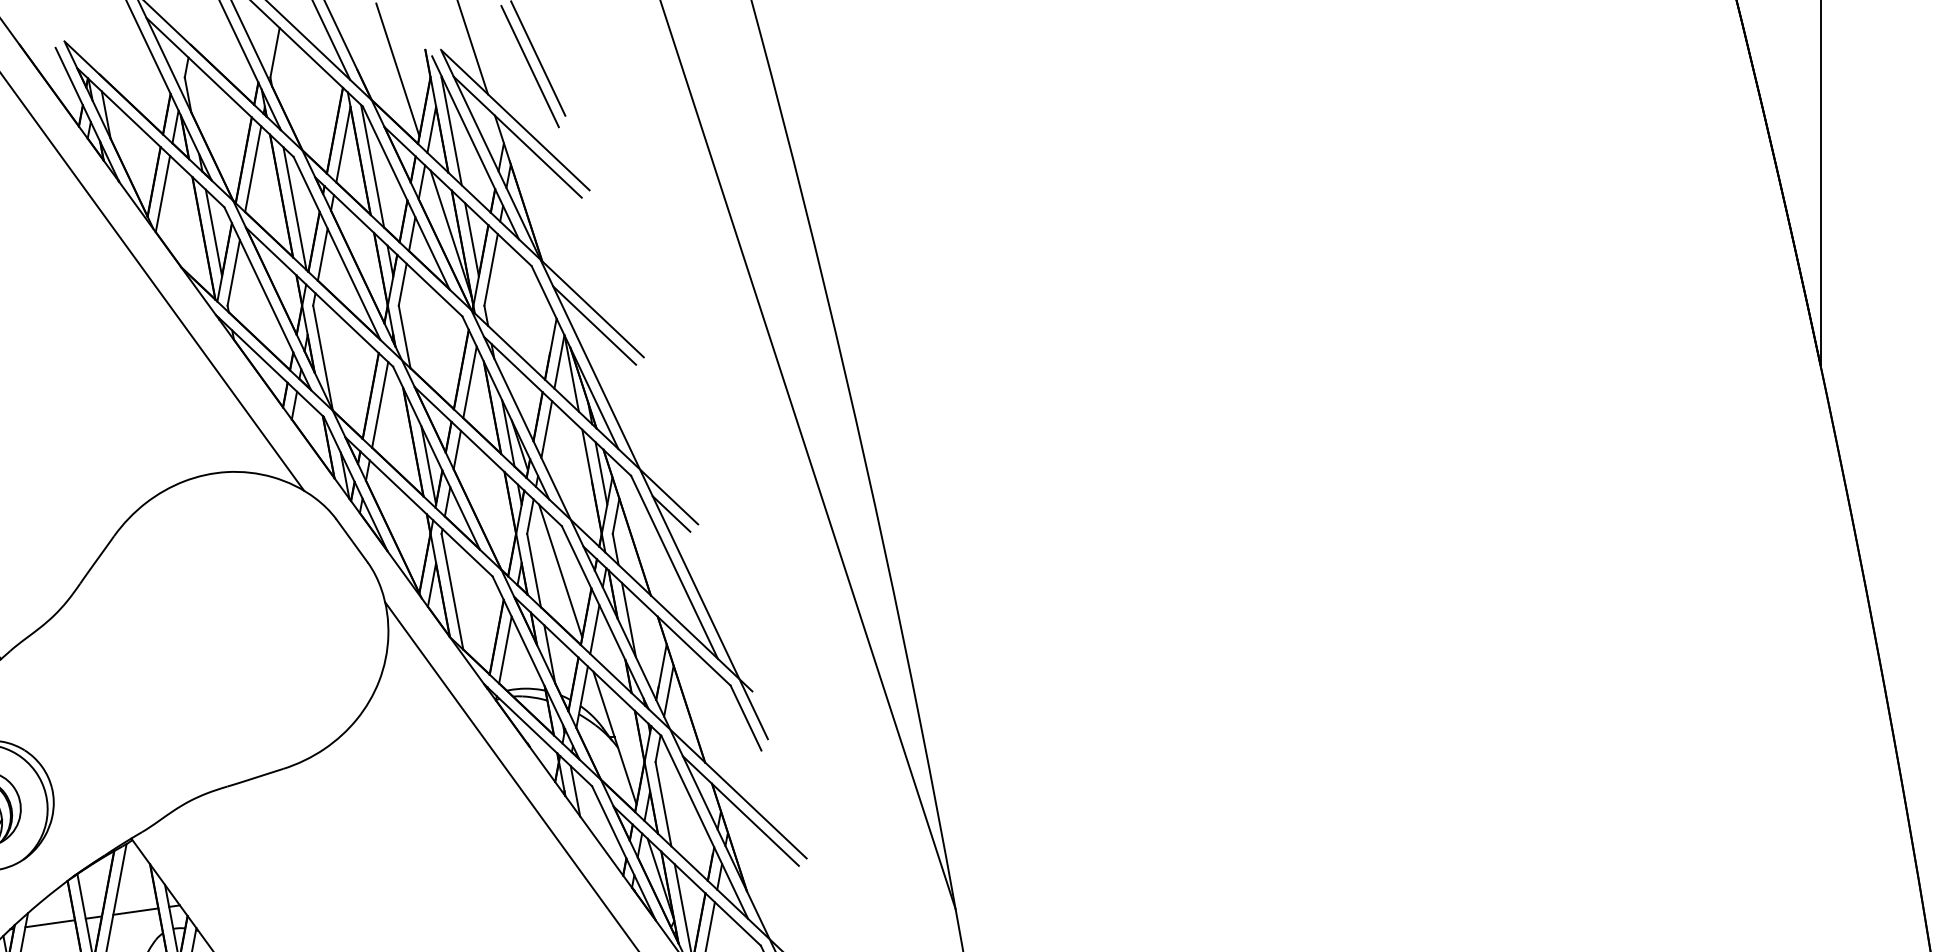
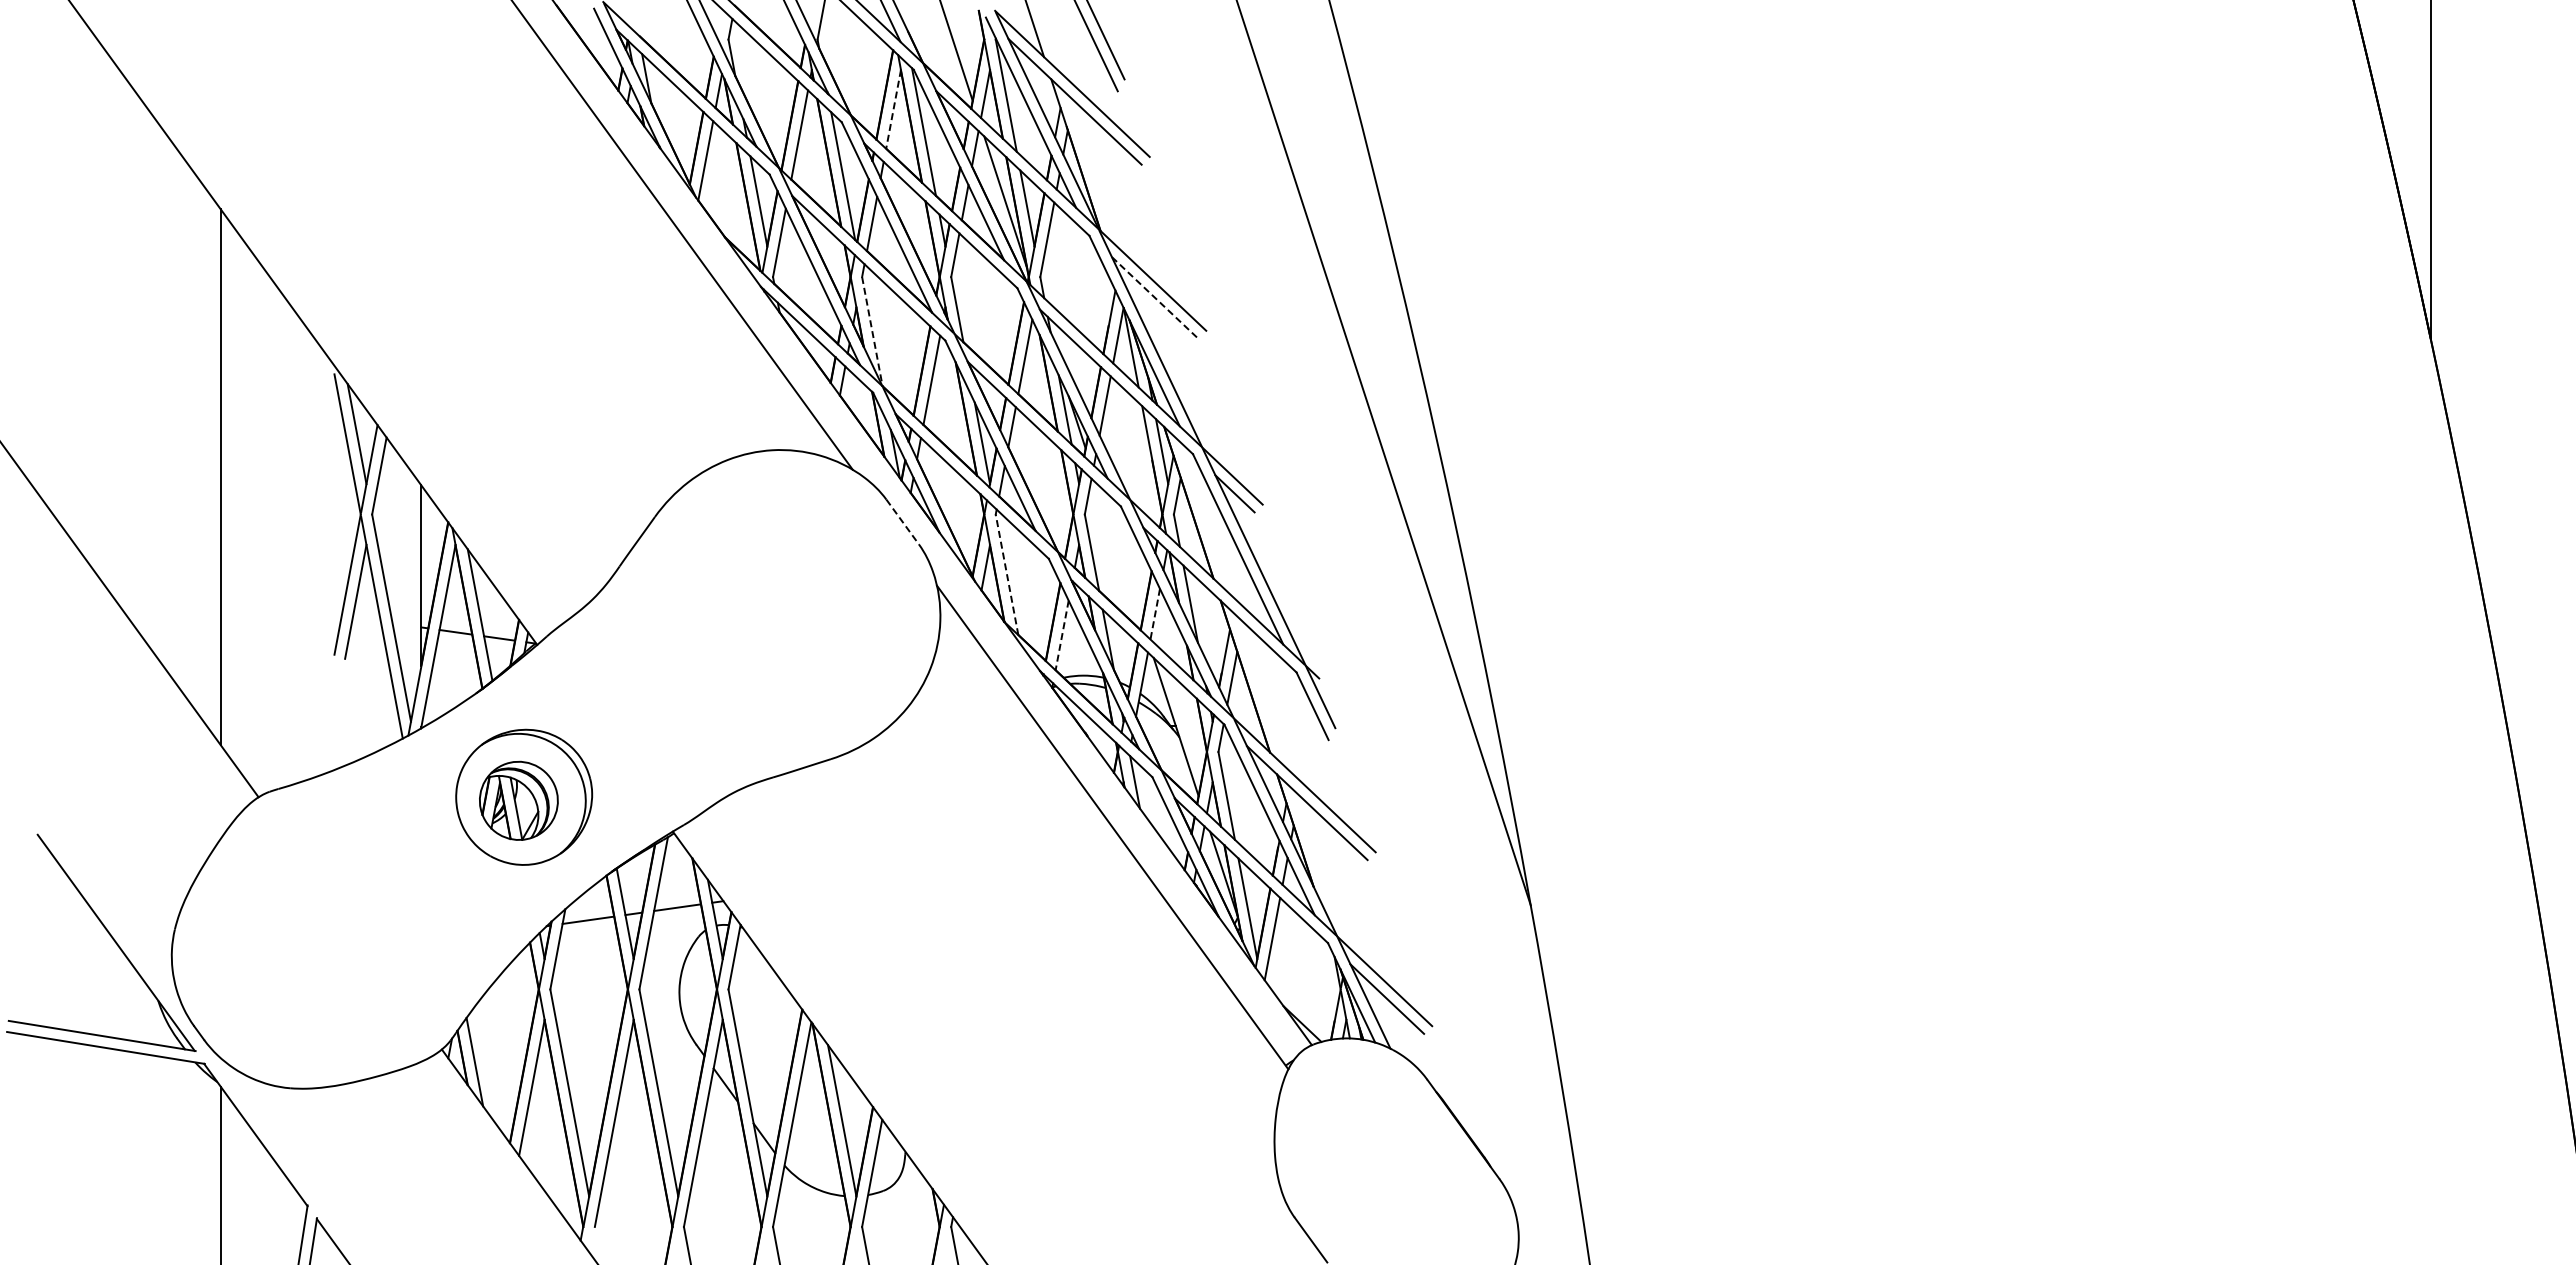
line: (343, 144) -> (893, 109), solid -> dashed
line: (595, 326) -> (1155, 298), solid -> dashed
line: (323, 357) -> (872, 331), solid -> dashed
line: (351, 541) -> (902, 522), solid -> dashed
line: (560, 571) -> (1119, 553), removed
line: (451, 591) -> (1006, 574), solid -> dashed
line: (595, 629) -> (1155, 614), solid -> dashed
line: (505, 650) -> (1062, 635), solid -> dashed

